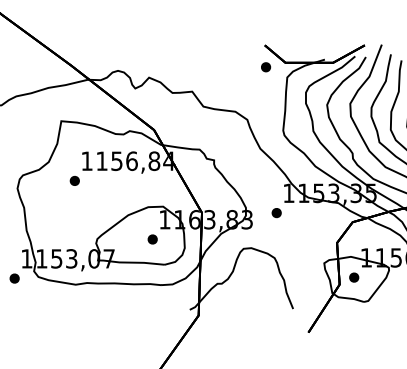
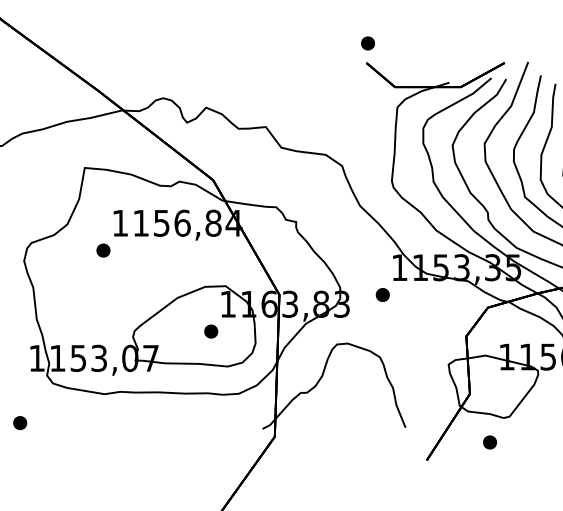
part: (266, 67) -> (368, 43), moved
part: (354, 277) -> (490, 442), moved
part: (14, 278) -> (19, 422), moved

